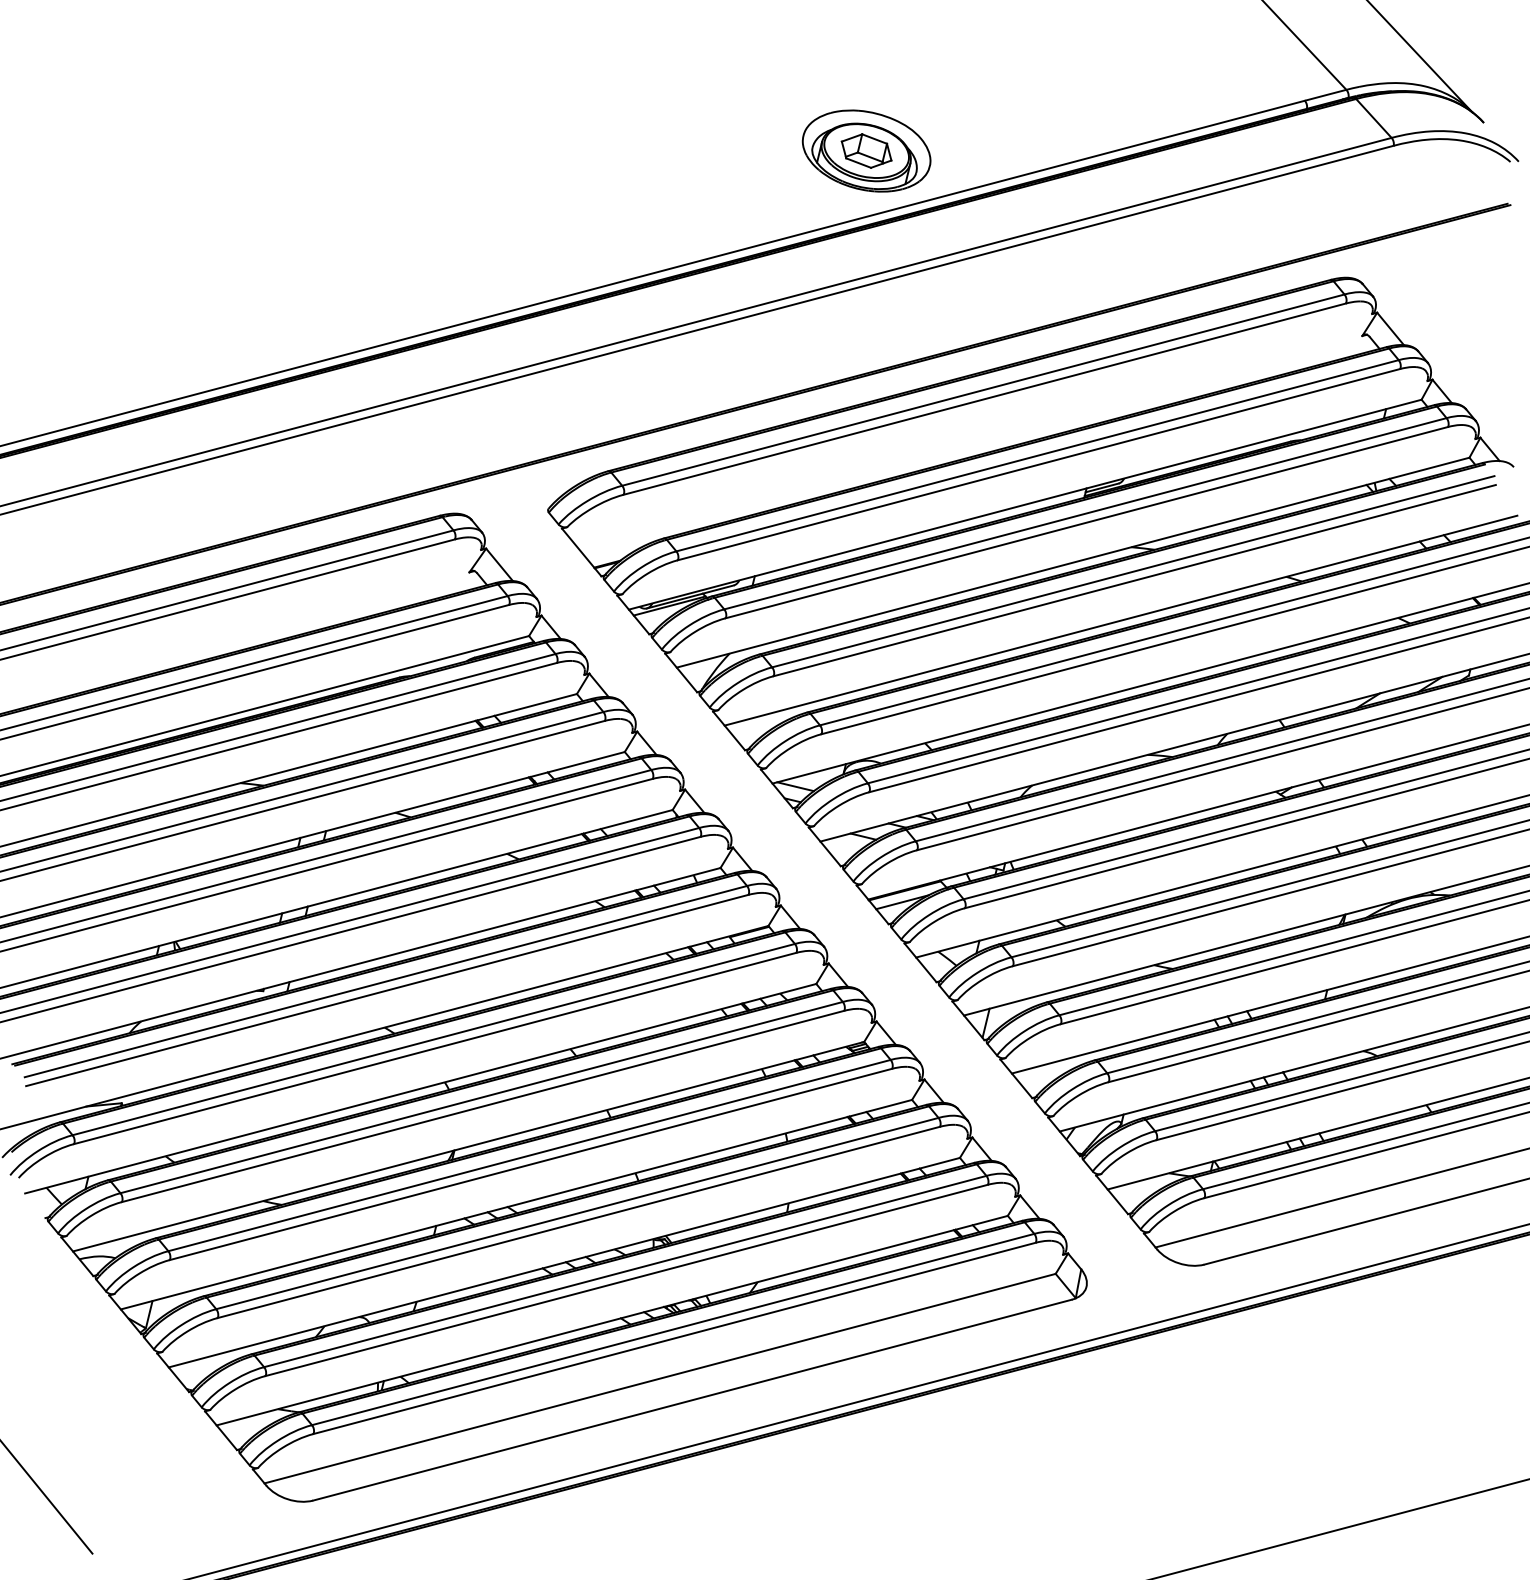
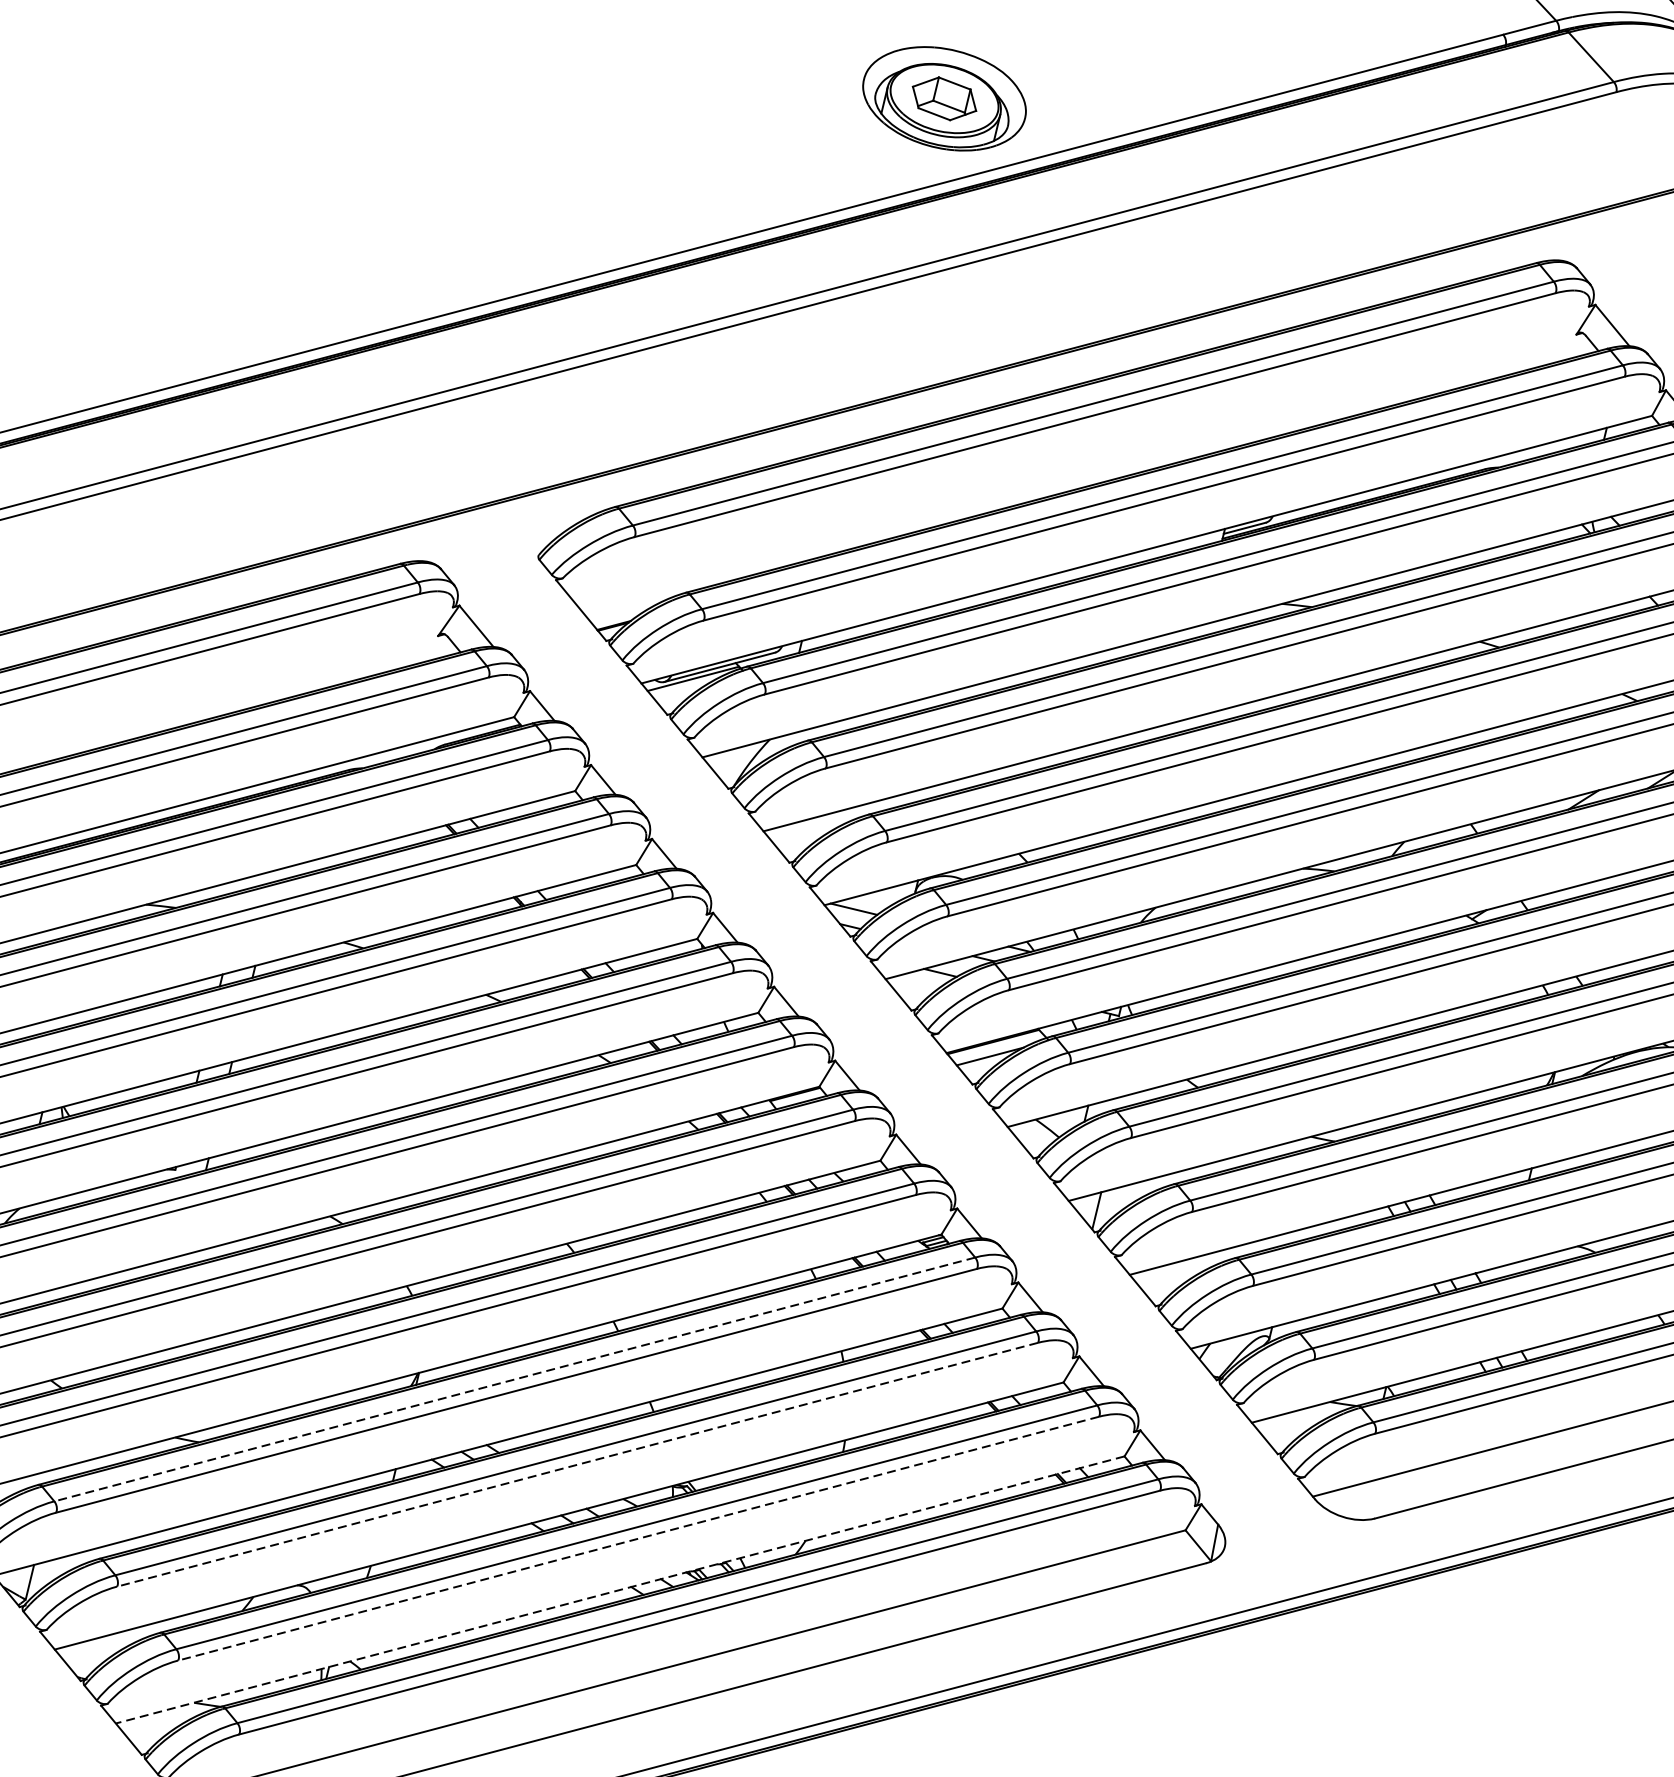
line: (529, 1155) -> (514, 1379), solid -> dashed
line: (578, 1222) -> (577, 1464), solid -> dashed
line: (626, 1280) -> (638, 1538), solid -> dashed
line: (611, 1320) -> (619, 1589), solid -> dashed

